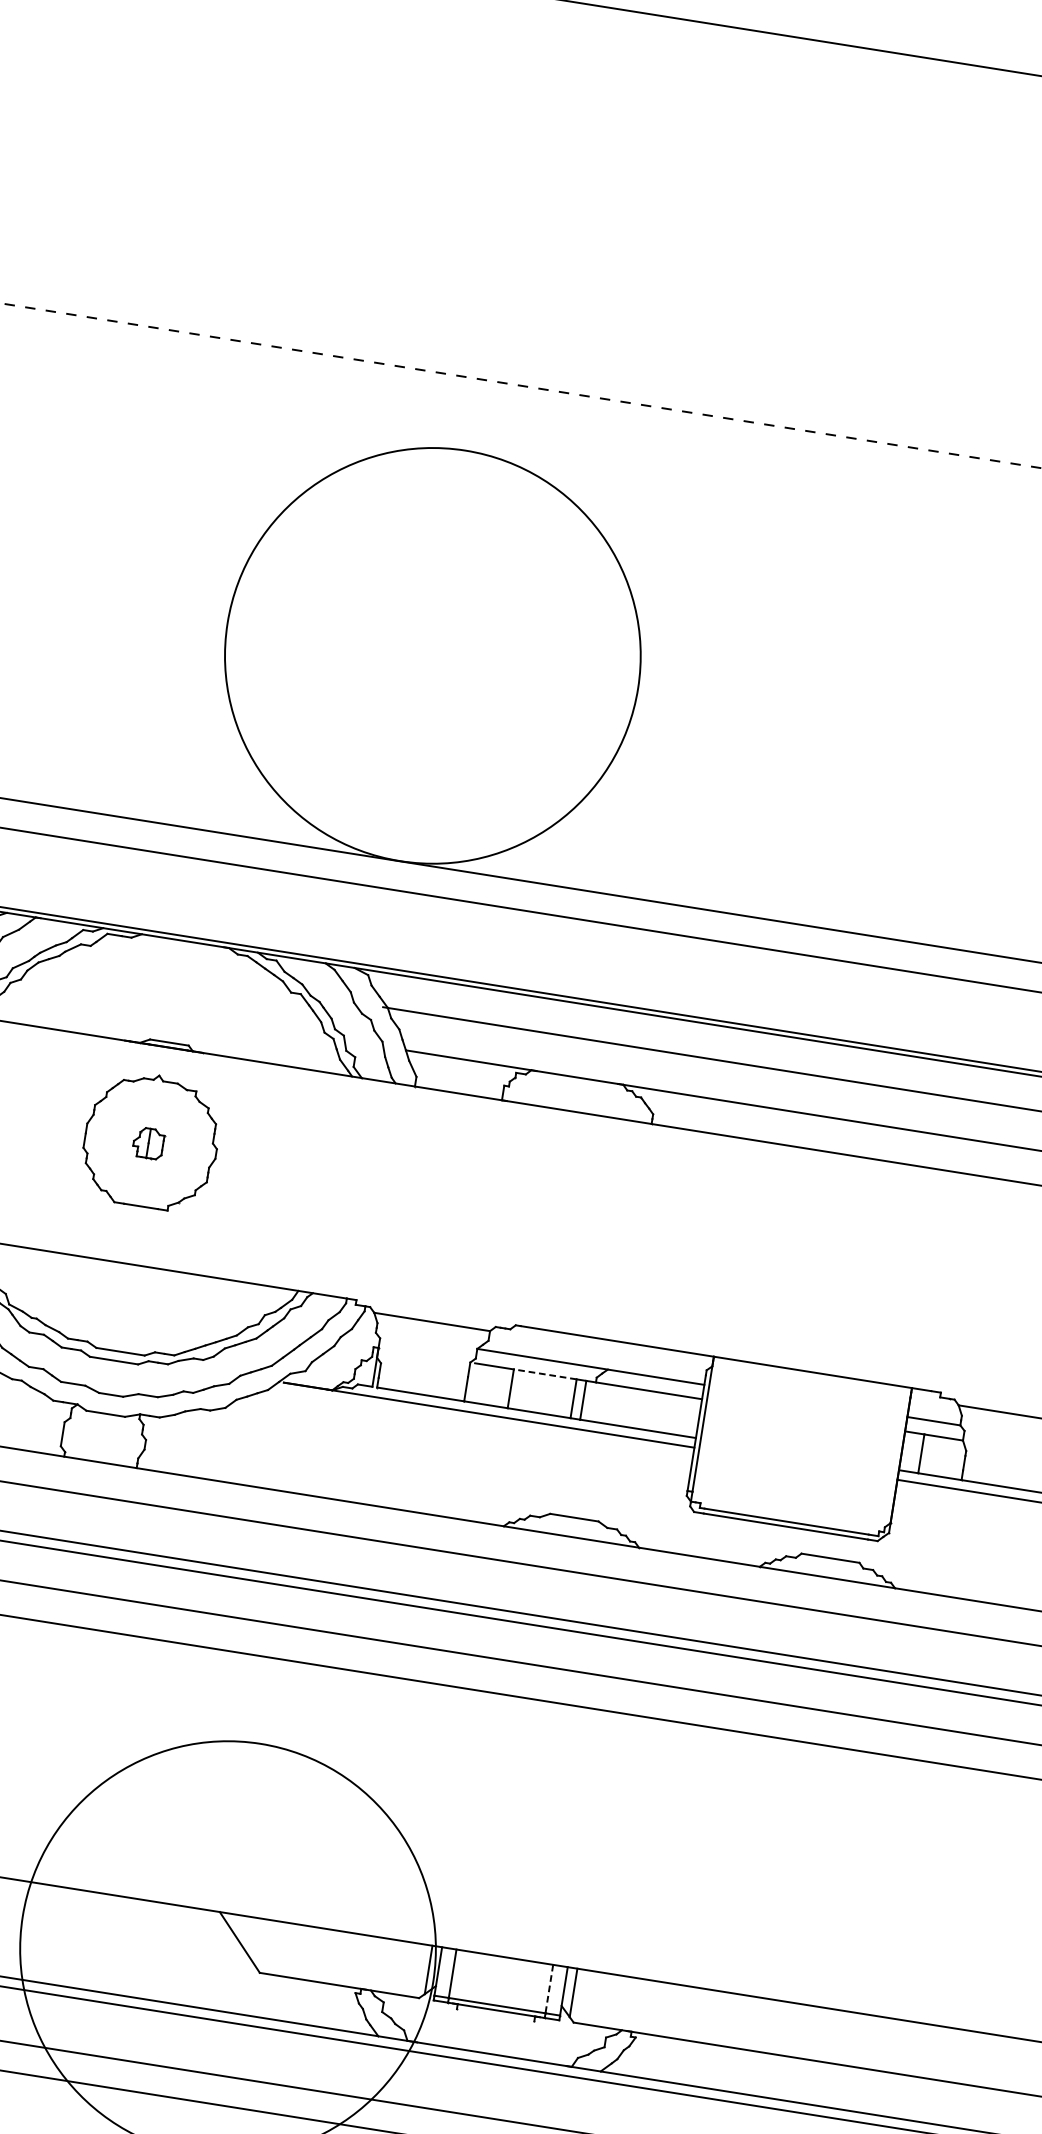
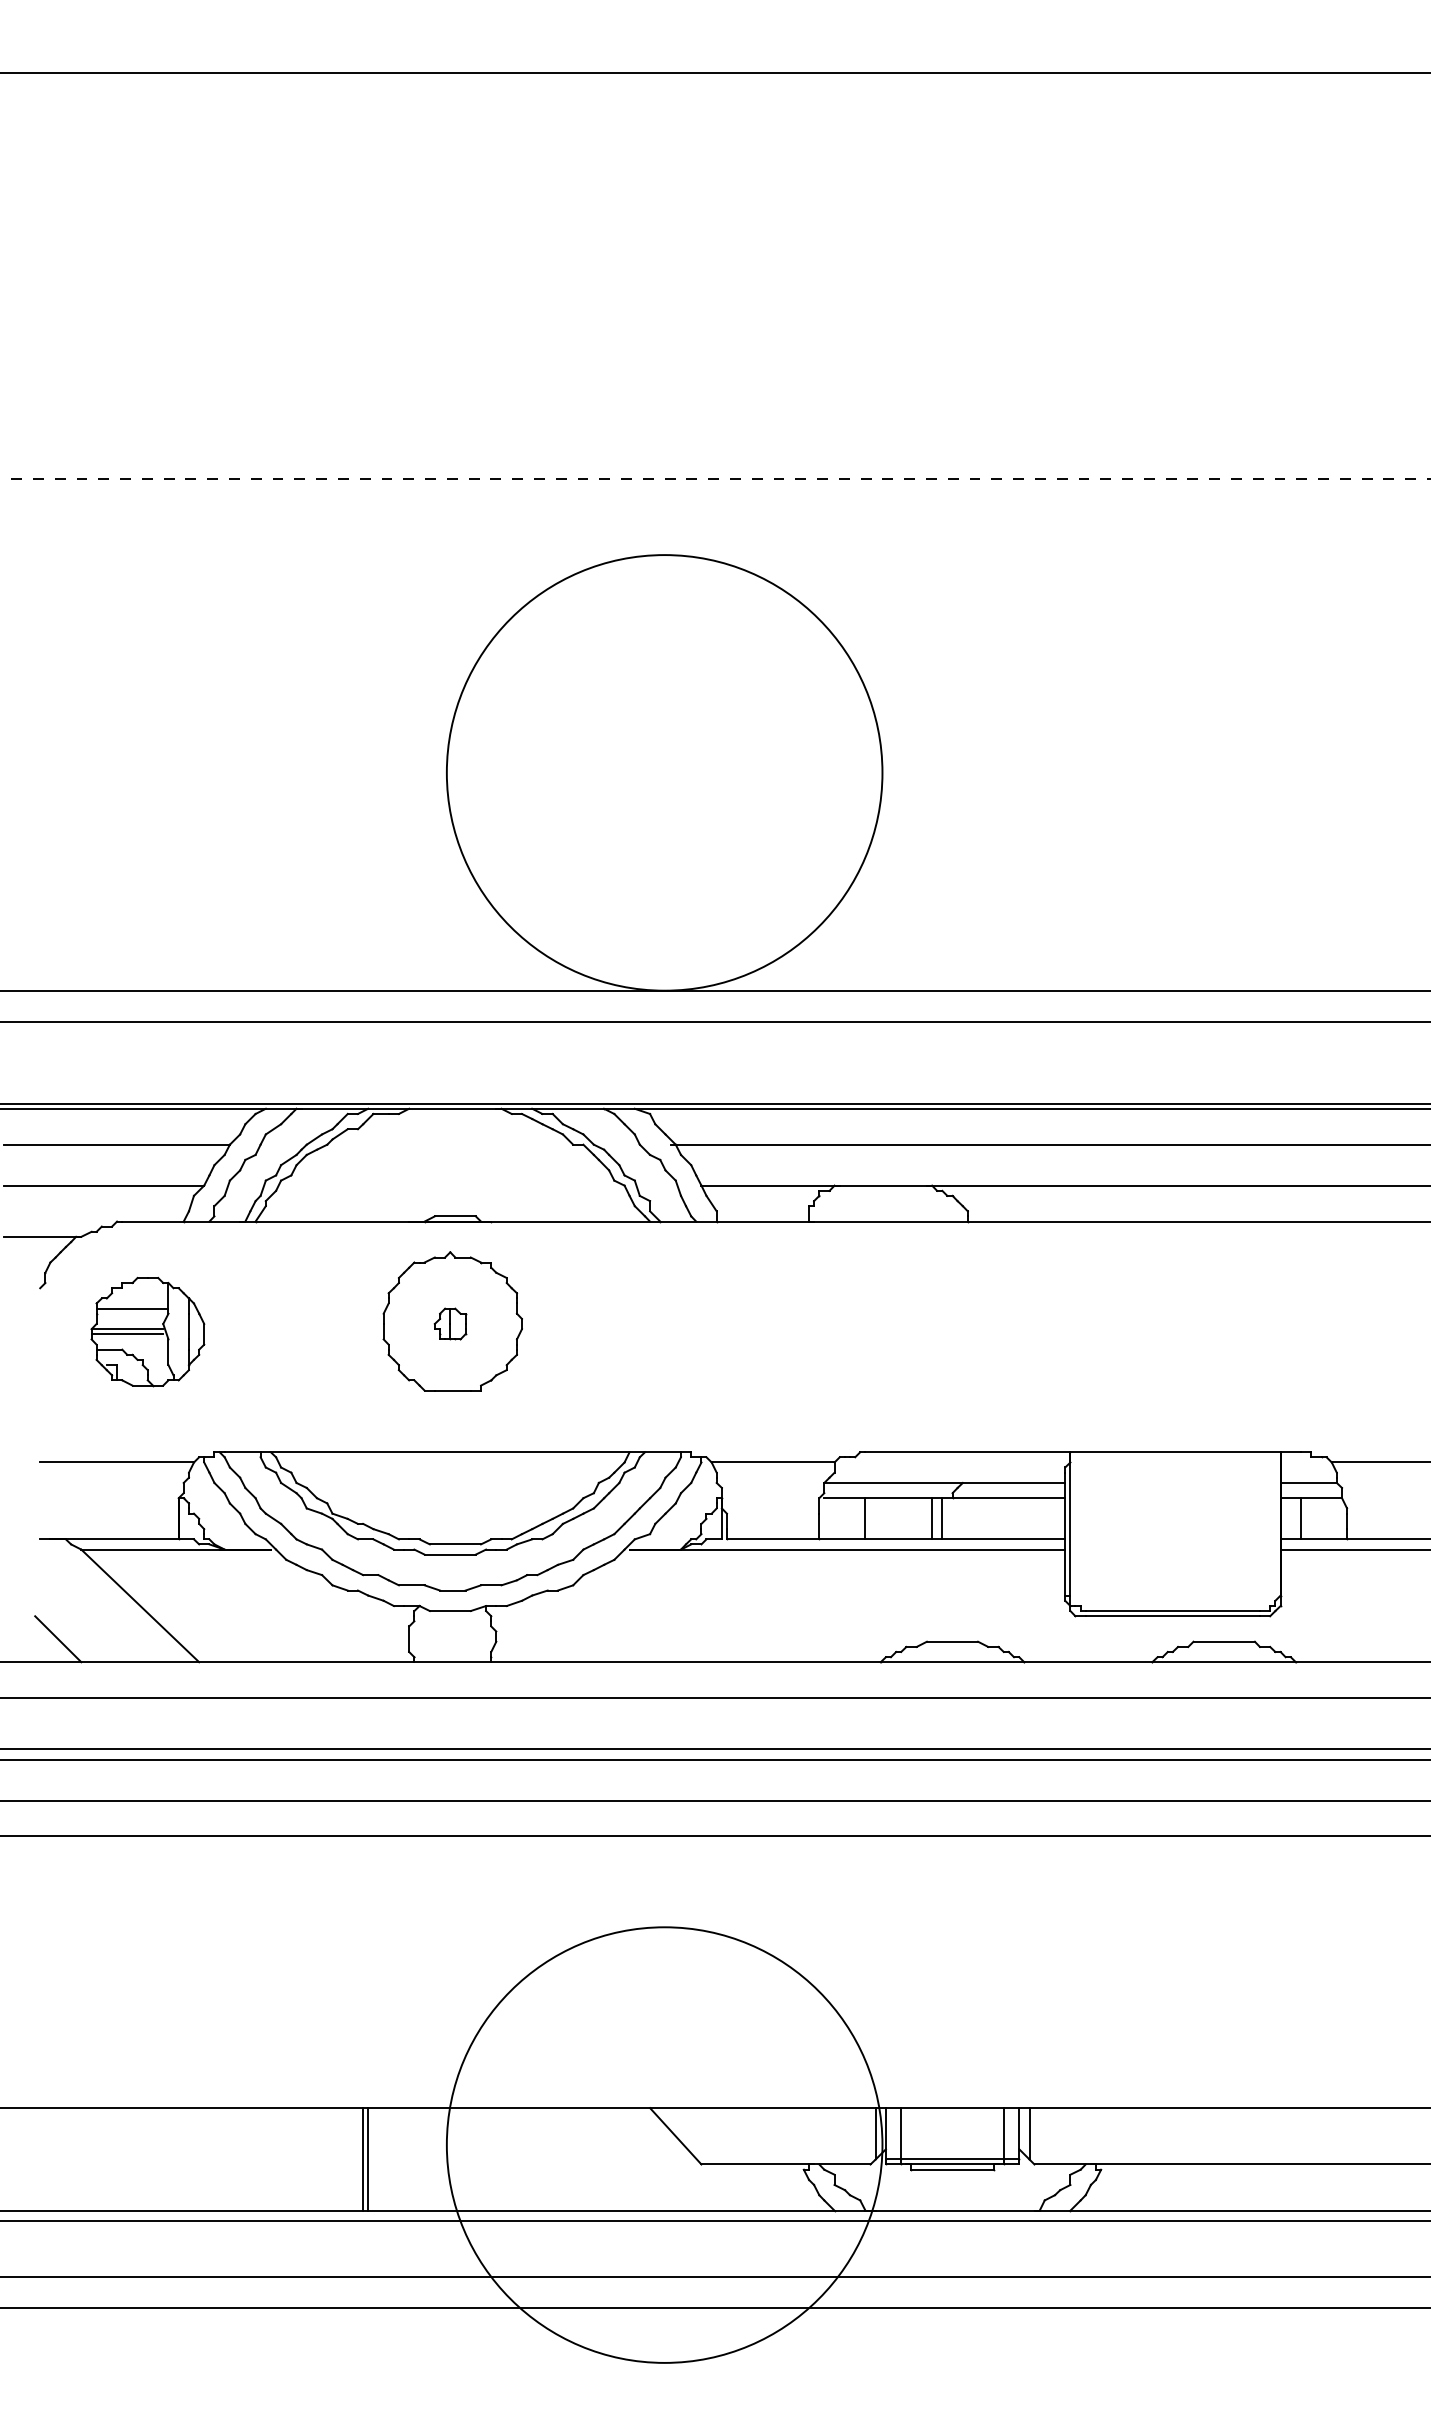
line: (544, 1374) -> (898, 1498), dashed -> solid
line: (549, 1988) -> (1003, 2133), dashed -> solid
line: (495, 2015) -> (952, 2169), added

